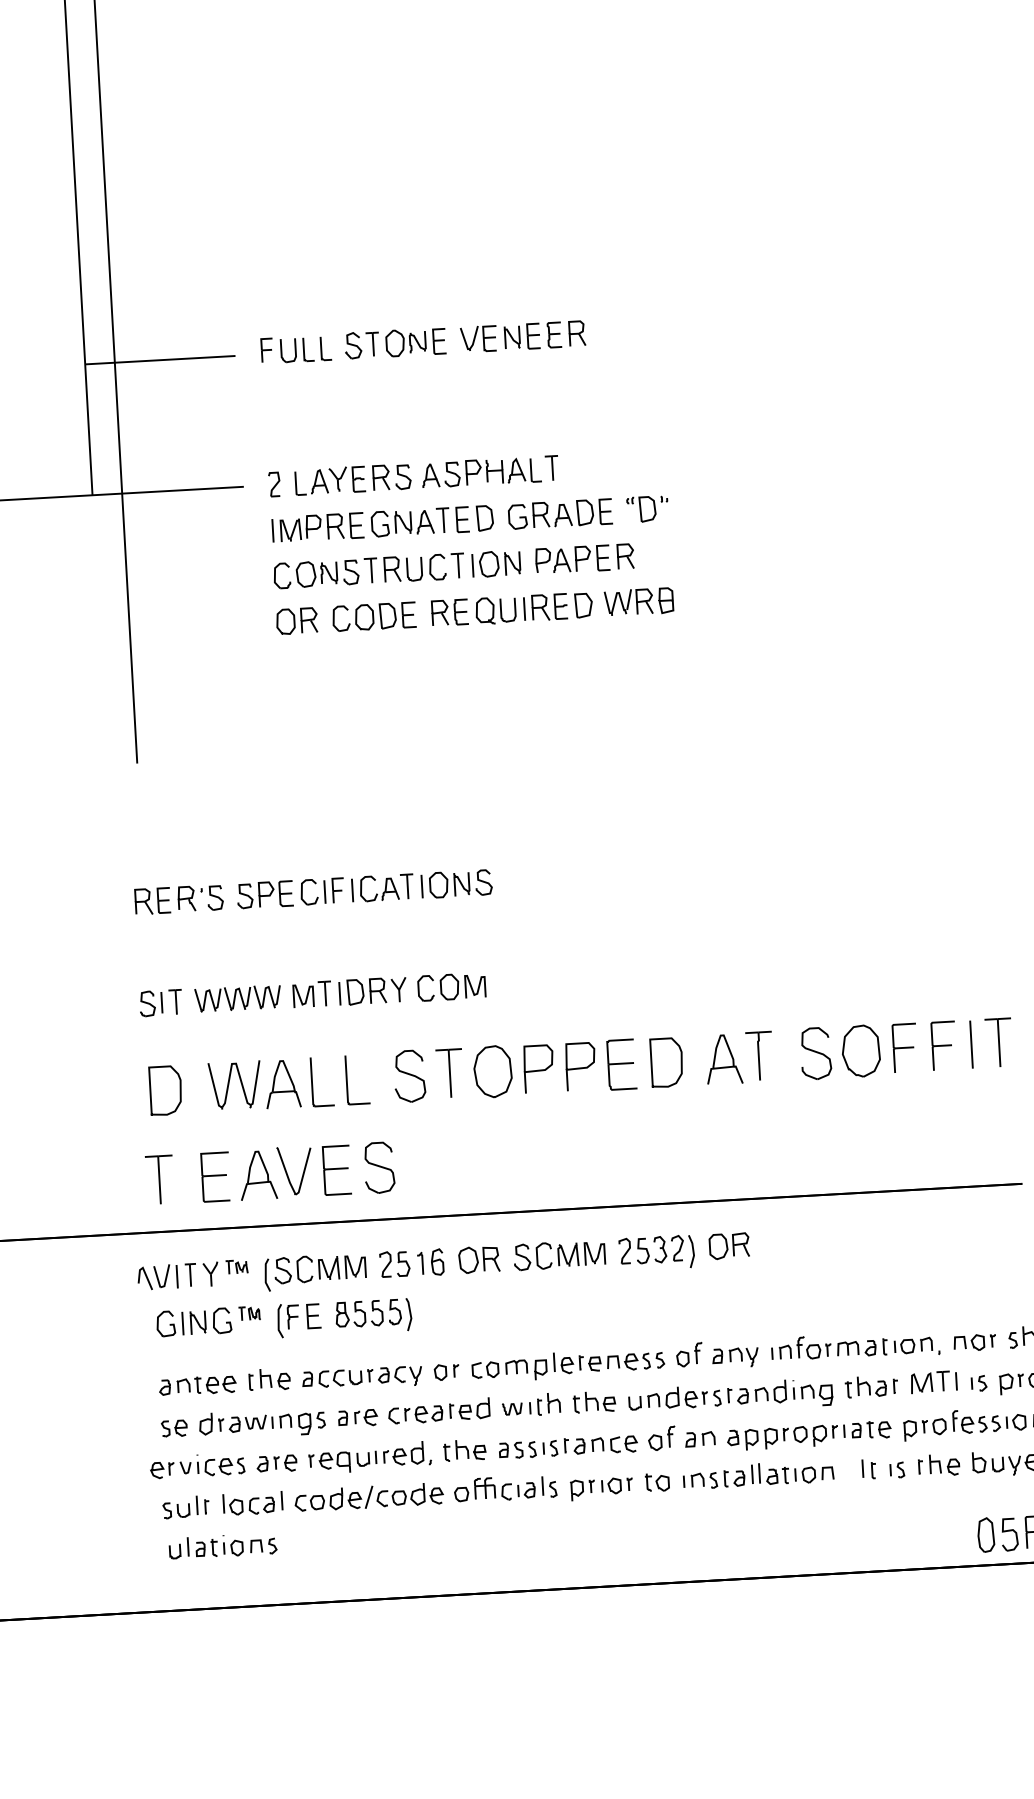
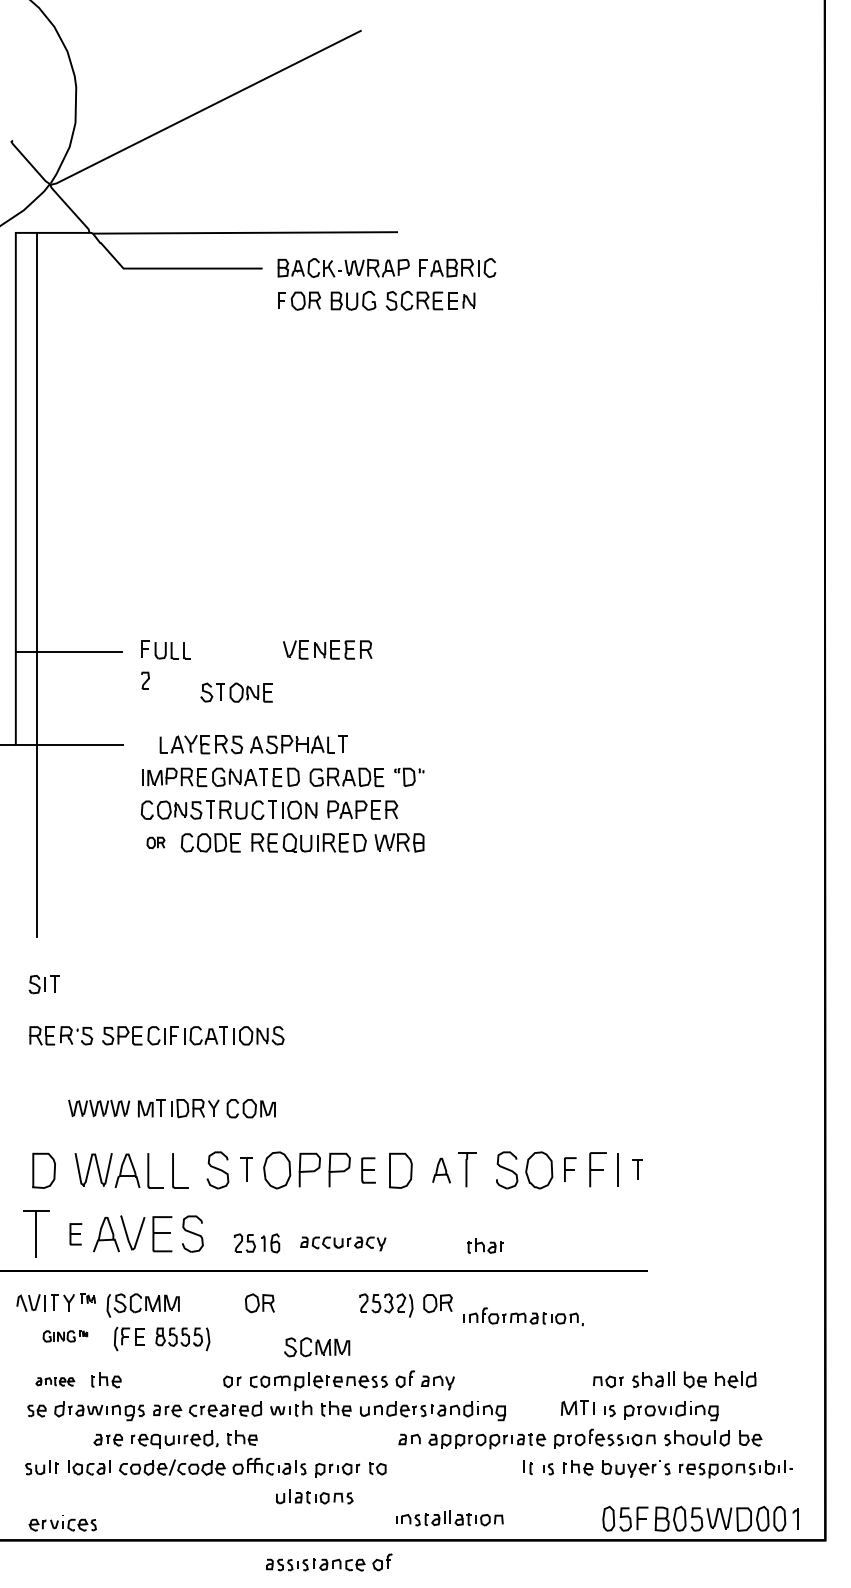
part: (394, 343) -> (236, 692), moved
part: (274, 483) -> (145, 680), moved
part: (296, 620) -> (155, 842), size x0.6
part: (159, 1003) -> (43, 984), moved
part: (999, 1042) -> (637, 1169), size x0.6
part: (904, 1047) -> (570, 1169), size x0.7
part: (723, 1058) -> (441, 1170), size x0.7
part: (621, 1064) -> (368, 1170), size x0.7
part: (449, 1072) -> (246, 1169), size x0.7
part: (214, 1177) -> (75, 1234), size x0.6
part: (159, 1179) -> (36, 1233), size x1.4
part: (560, 1255) -> (317, 1347), moved
part: (411, 1263) -> (256, 1243), moved
part: (208, 1321) -> (65, 1336), size x0.6
part: (855, 1346) -> (523, 1316), moved
part: (362, 1377) -> (343, 1243), moved
part: (198, 1385) -> (55, 1381), size x0.7
part: (871, 1386) -> (485, 1245), moved
part: (587, 1442) -> (329, 1562), moved
part: (197, 1465) -> (62, 1523), moved
part: (758, 1475) -> (449, 1518), moved
part: (222, 1546) -> (314, 1496), moved

